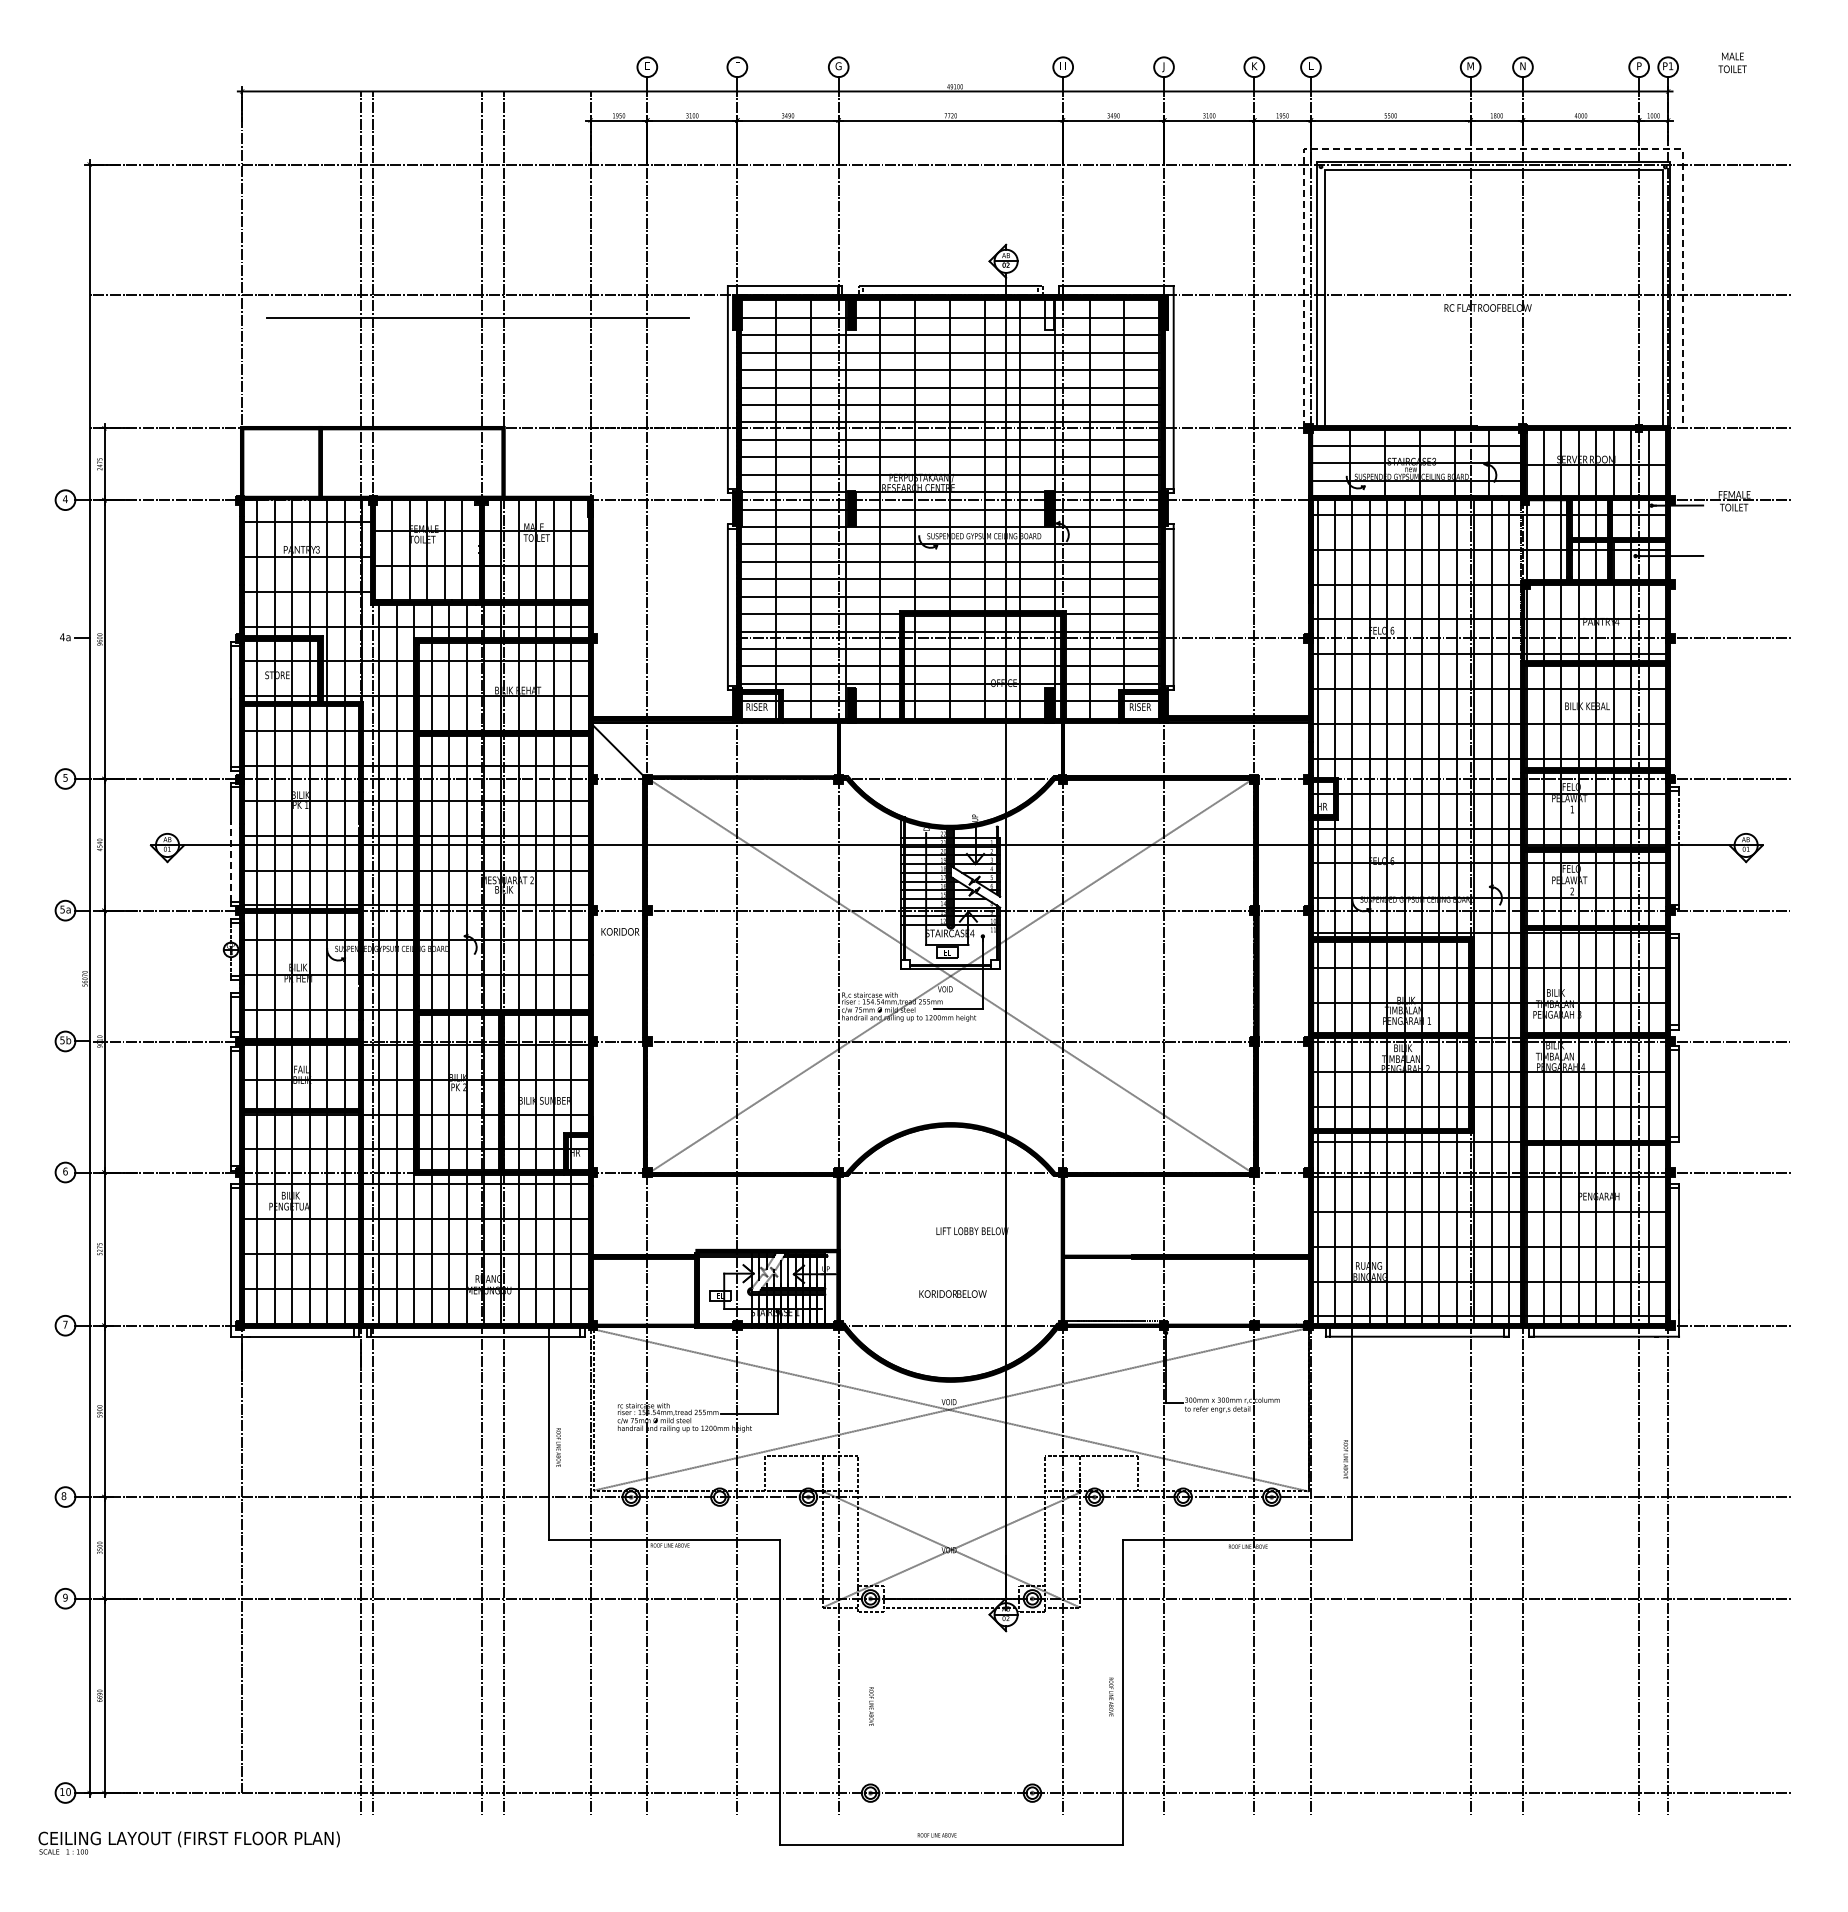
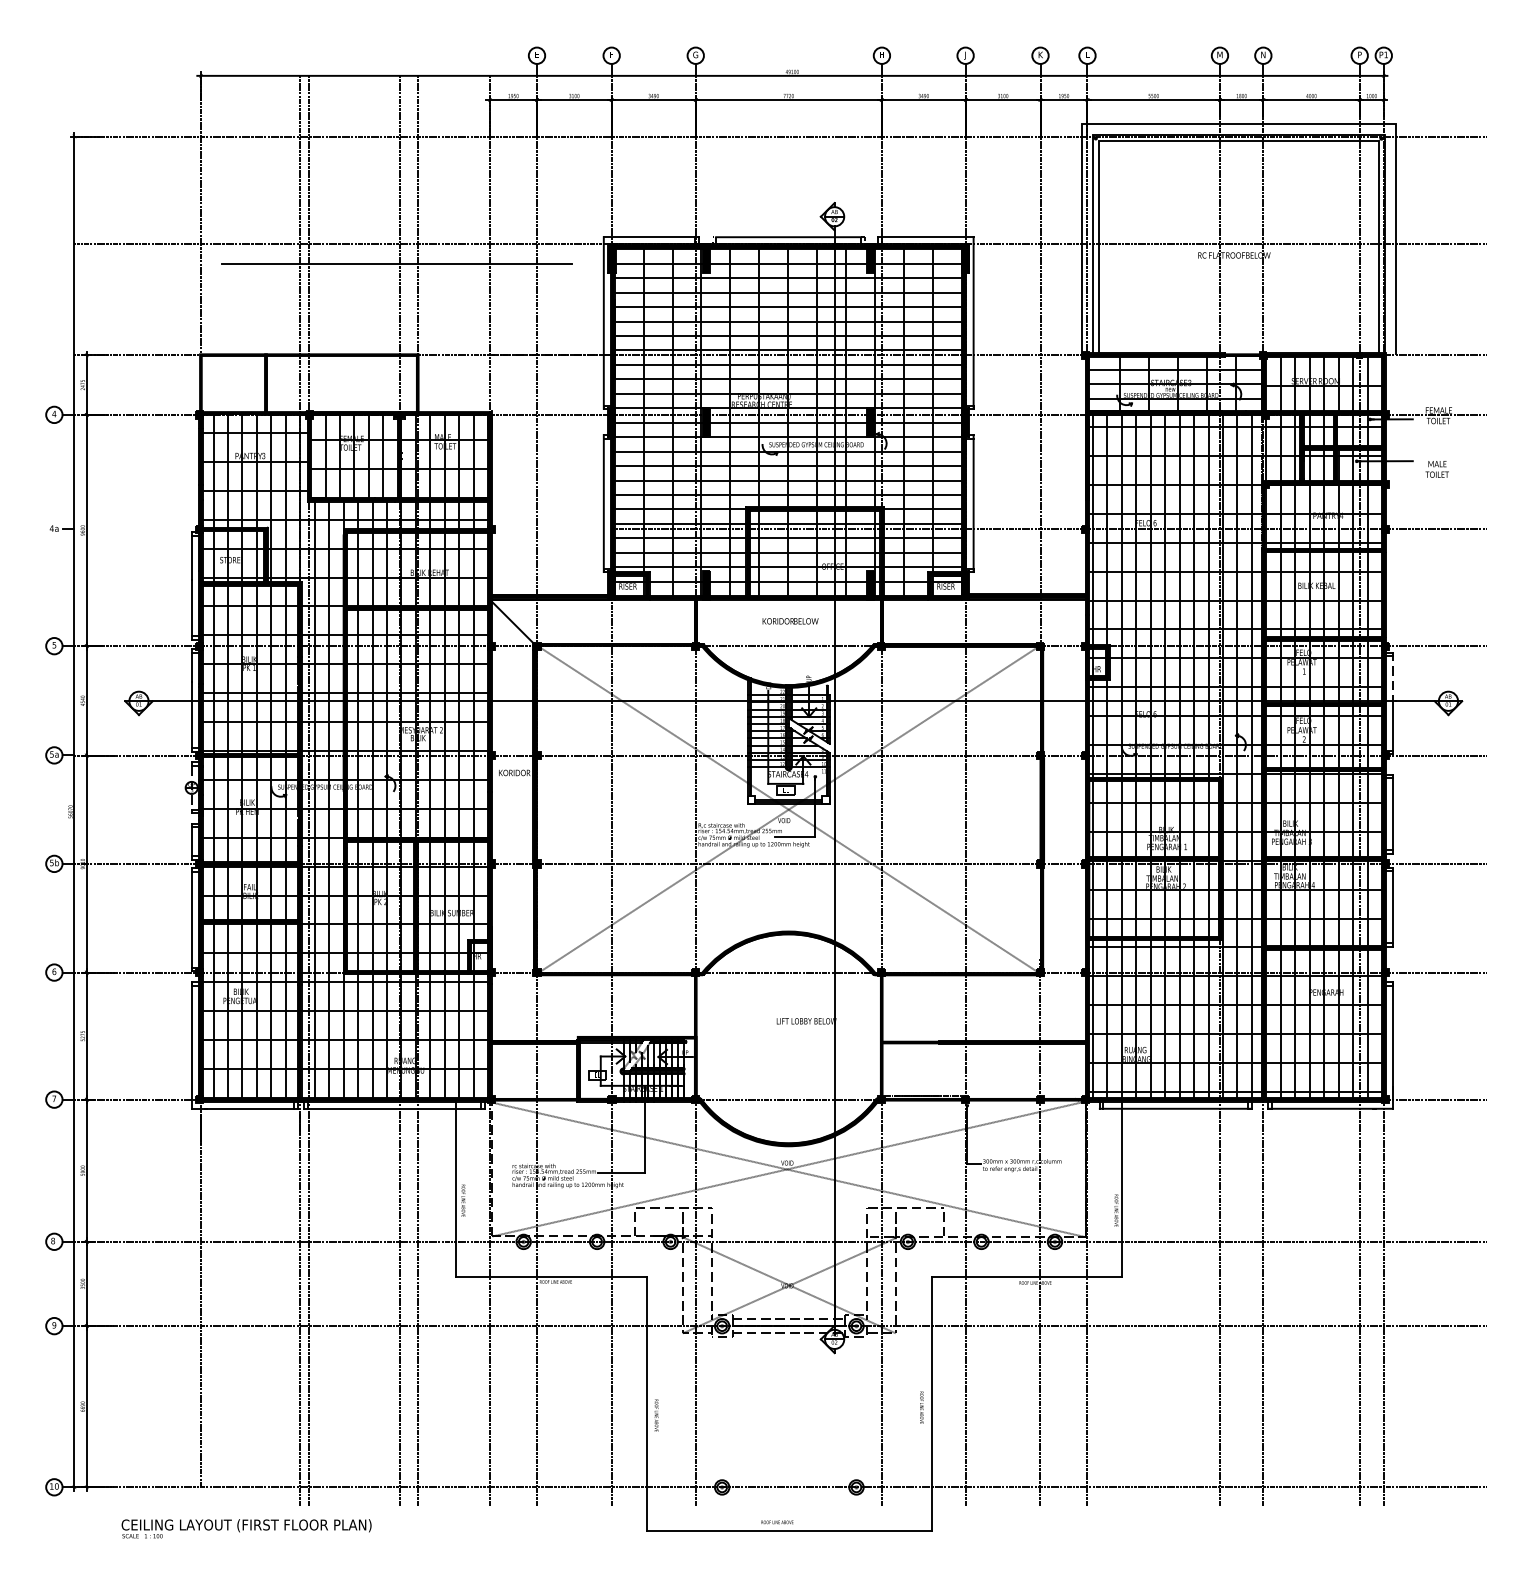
text: (1732, 62) -> (1437, 469), moved
line: (1494, 149) -> (1239, 124), dashed -> solid
fill: (1049, 311) -> (870, 258), added
line: (231, 862) -> (192, 715), dashed -> solid
text: (952, 1293) -> (790, 620), moved
line: (951, 1590) -> (789, 1319), added
text: (871, 1706) -> (656, 1415), moved
text: (188, 1842) -> (245, 1528), moved

